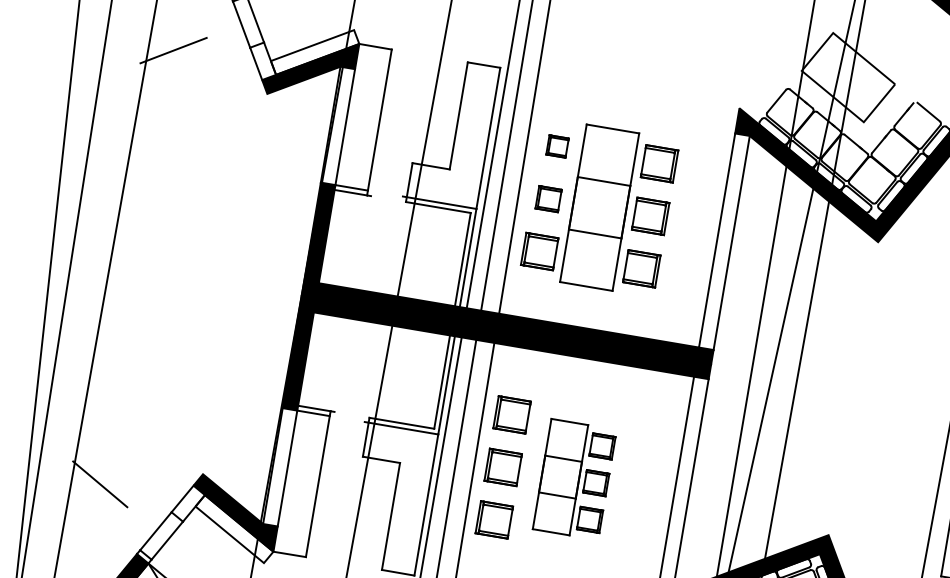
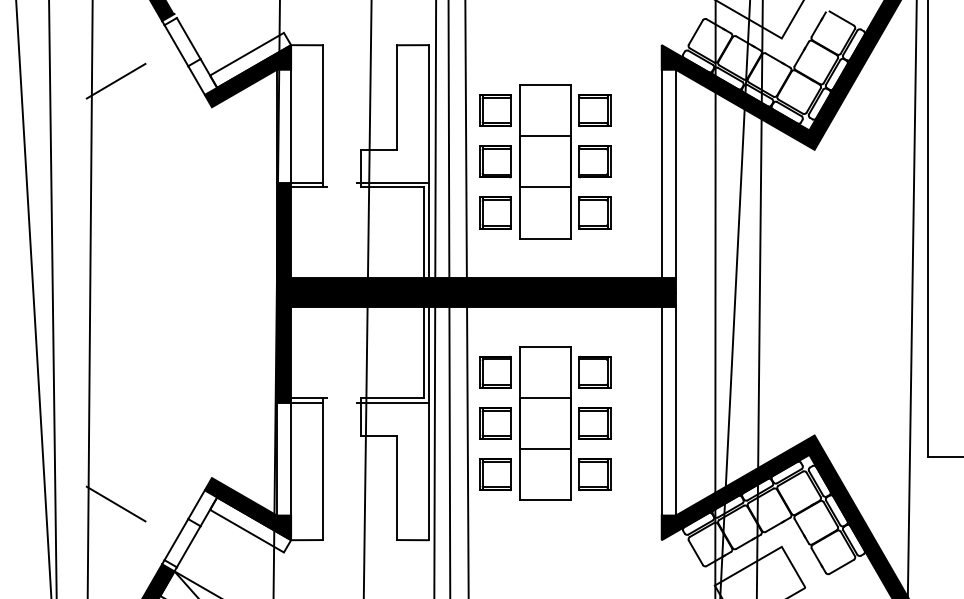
part: (557, 146) -> (495, 110), size x1.67
part: (548, 198) -> (495, 161), size x1.43
part: (575, 479) -> (565, 423), size x1.43

